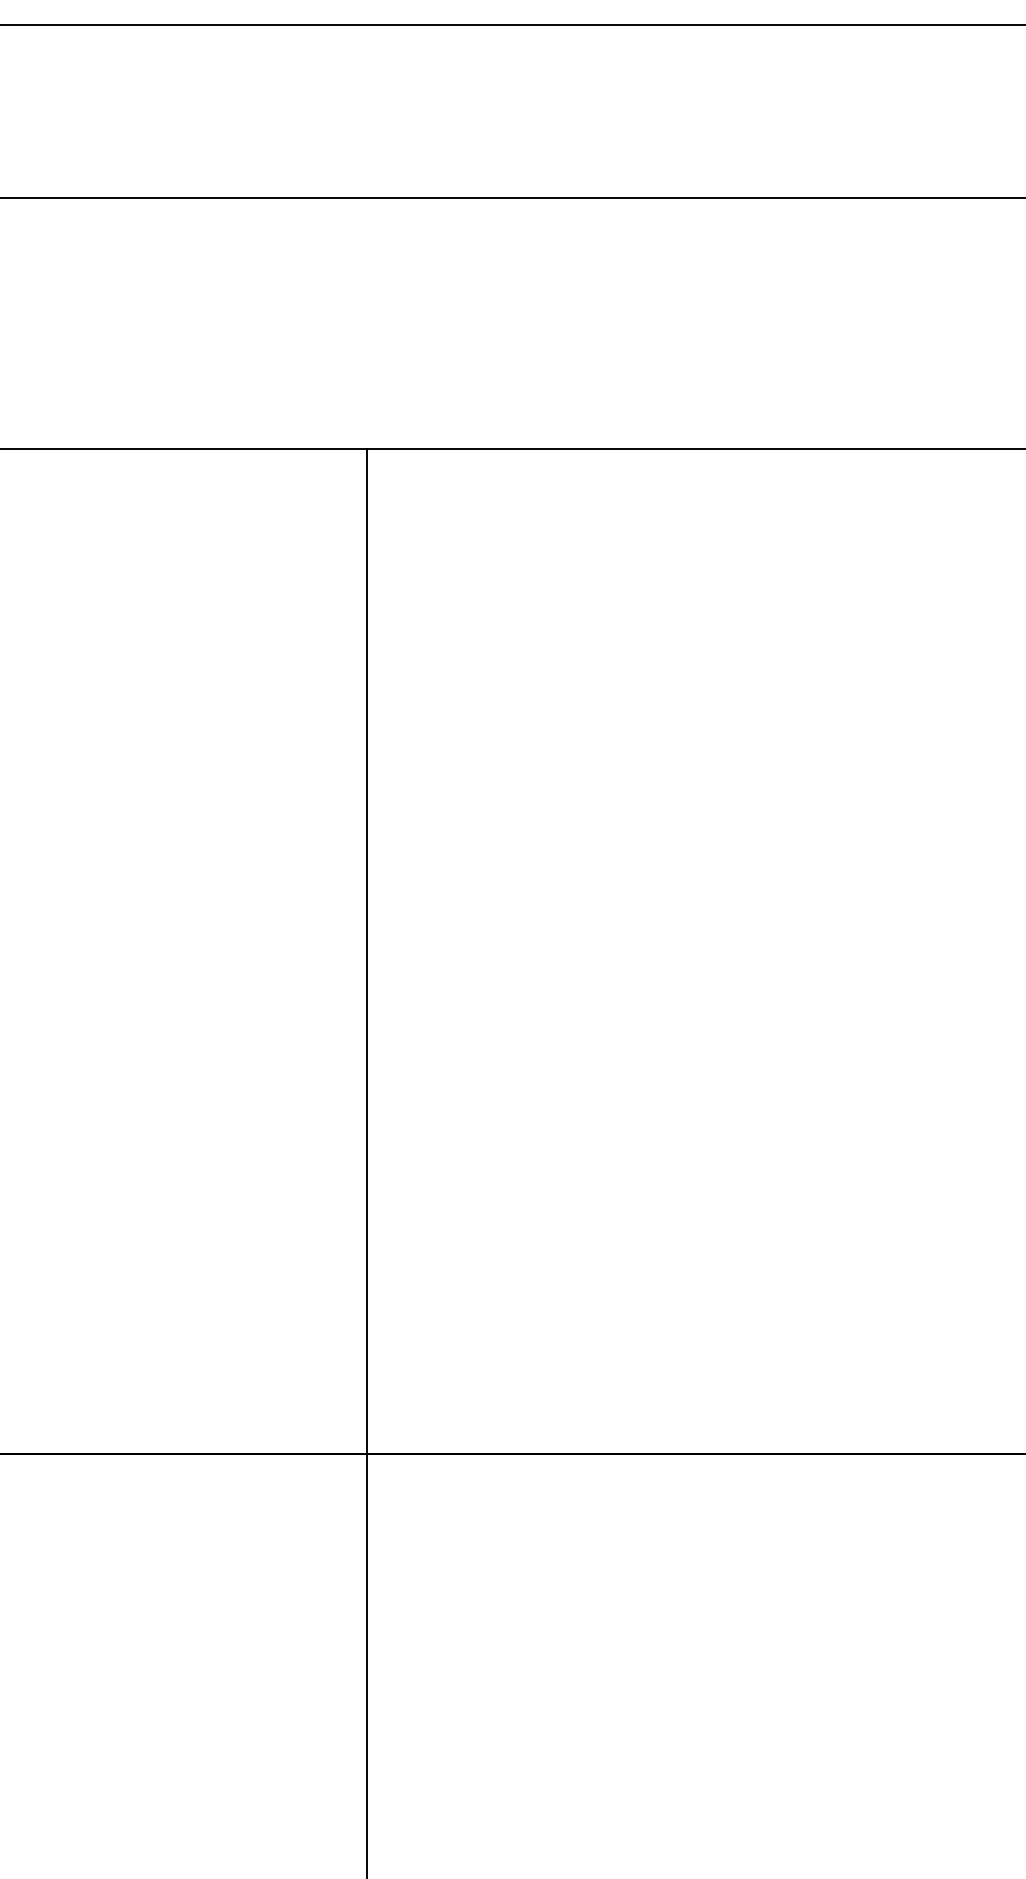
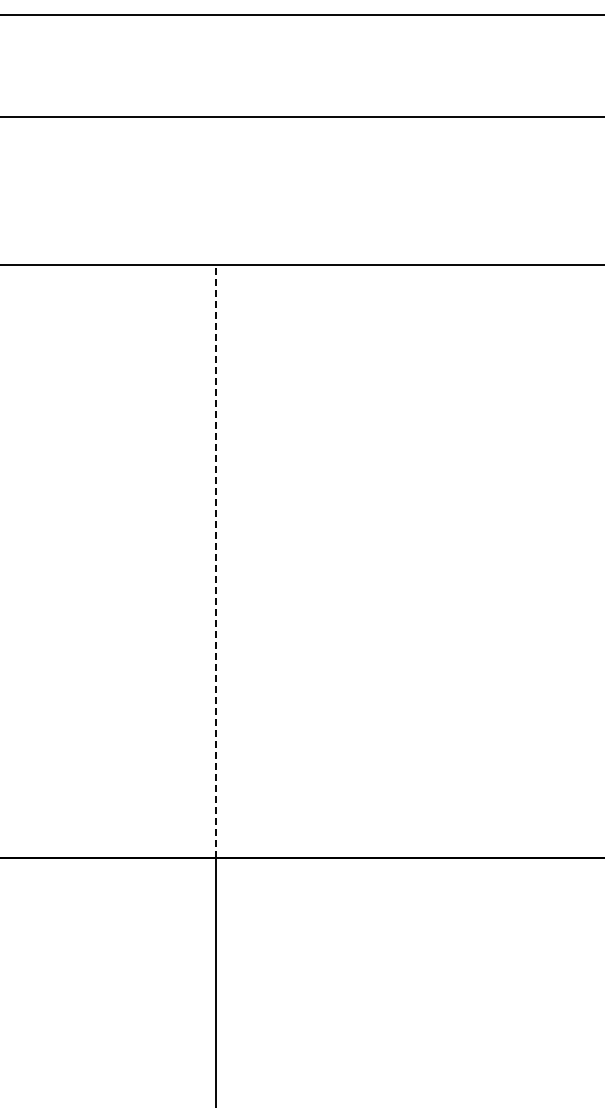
line: (367, 950) -> (216, 560), solid -> dashed

